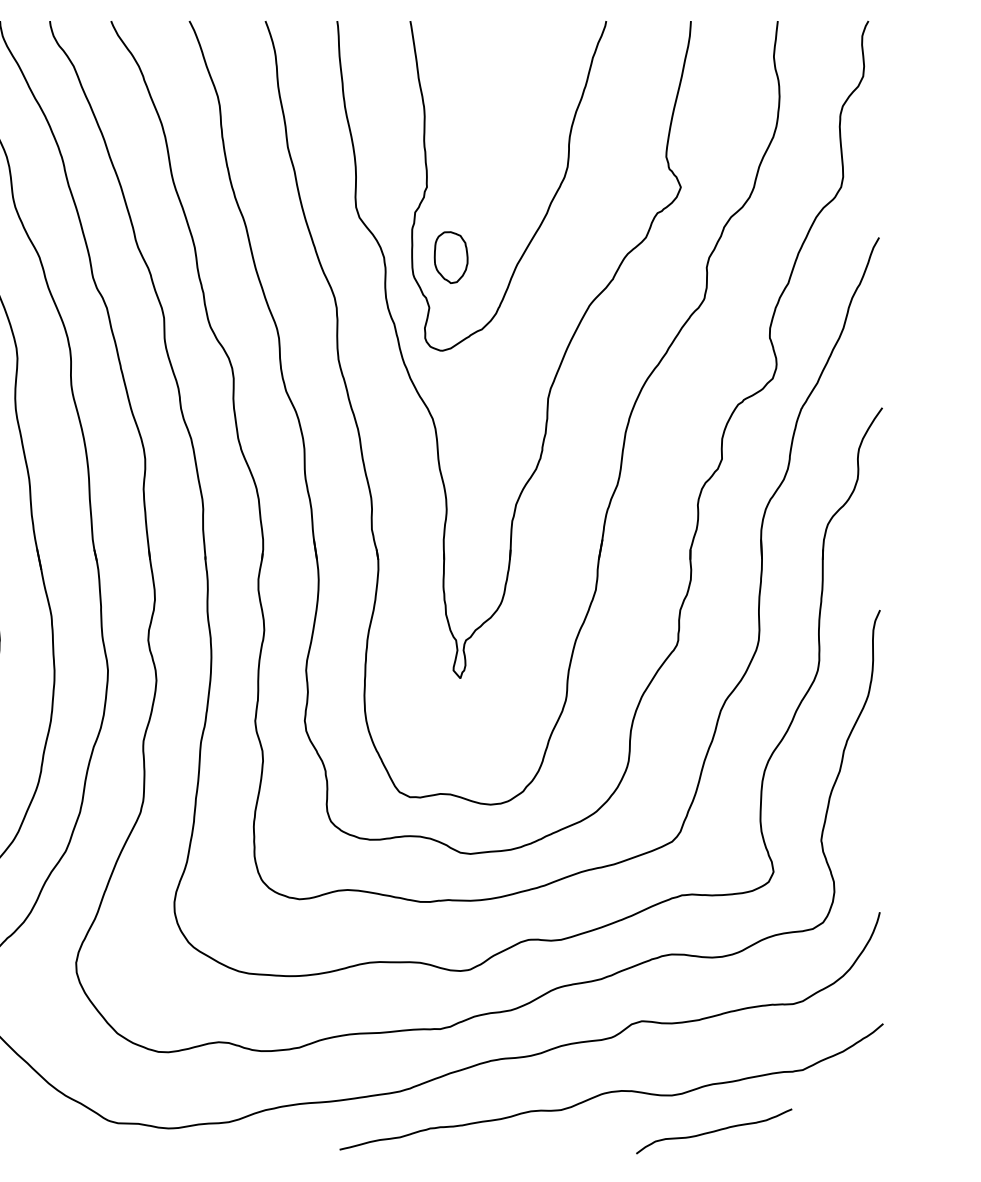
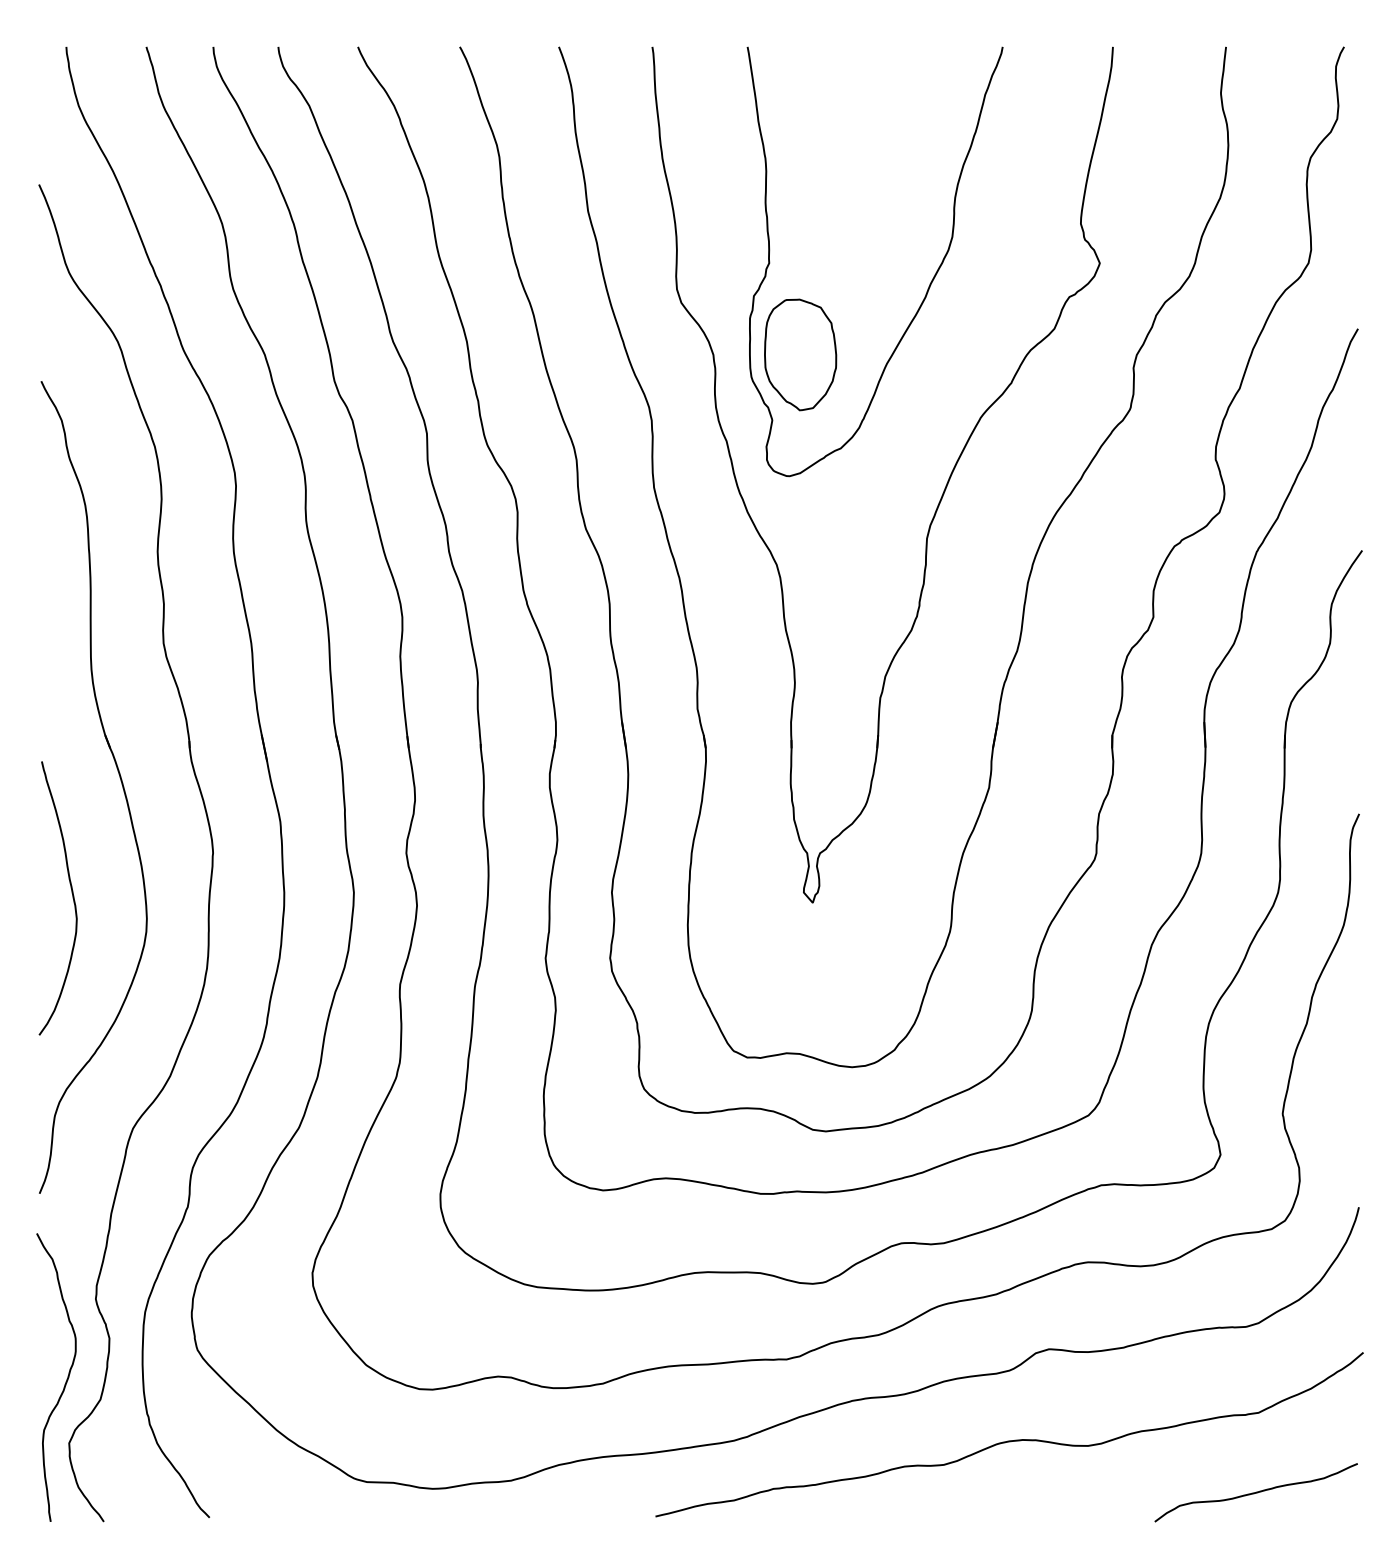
part: (450, 257) -> (800, 354), size x1.67
curve: (713, 1131) -> (1255, 1492), moved

